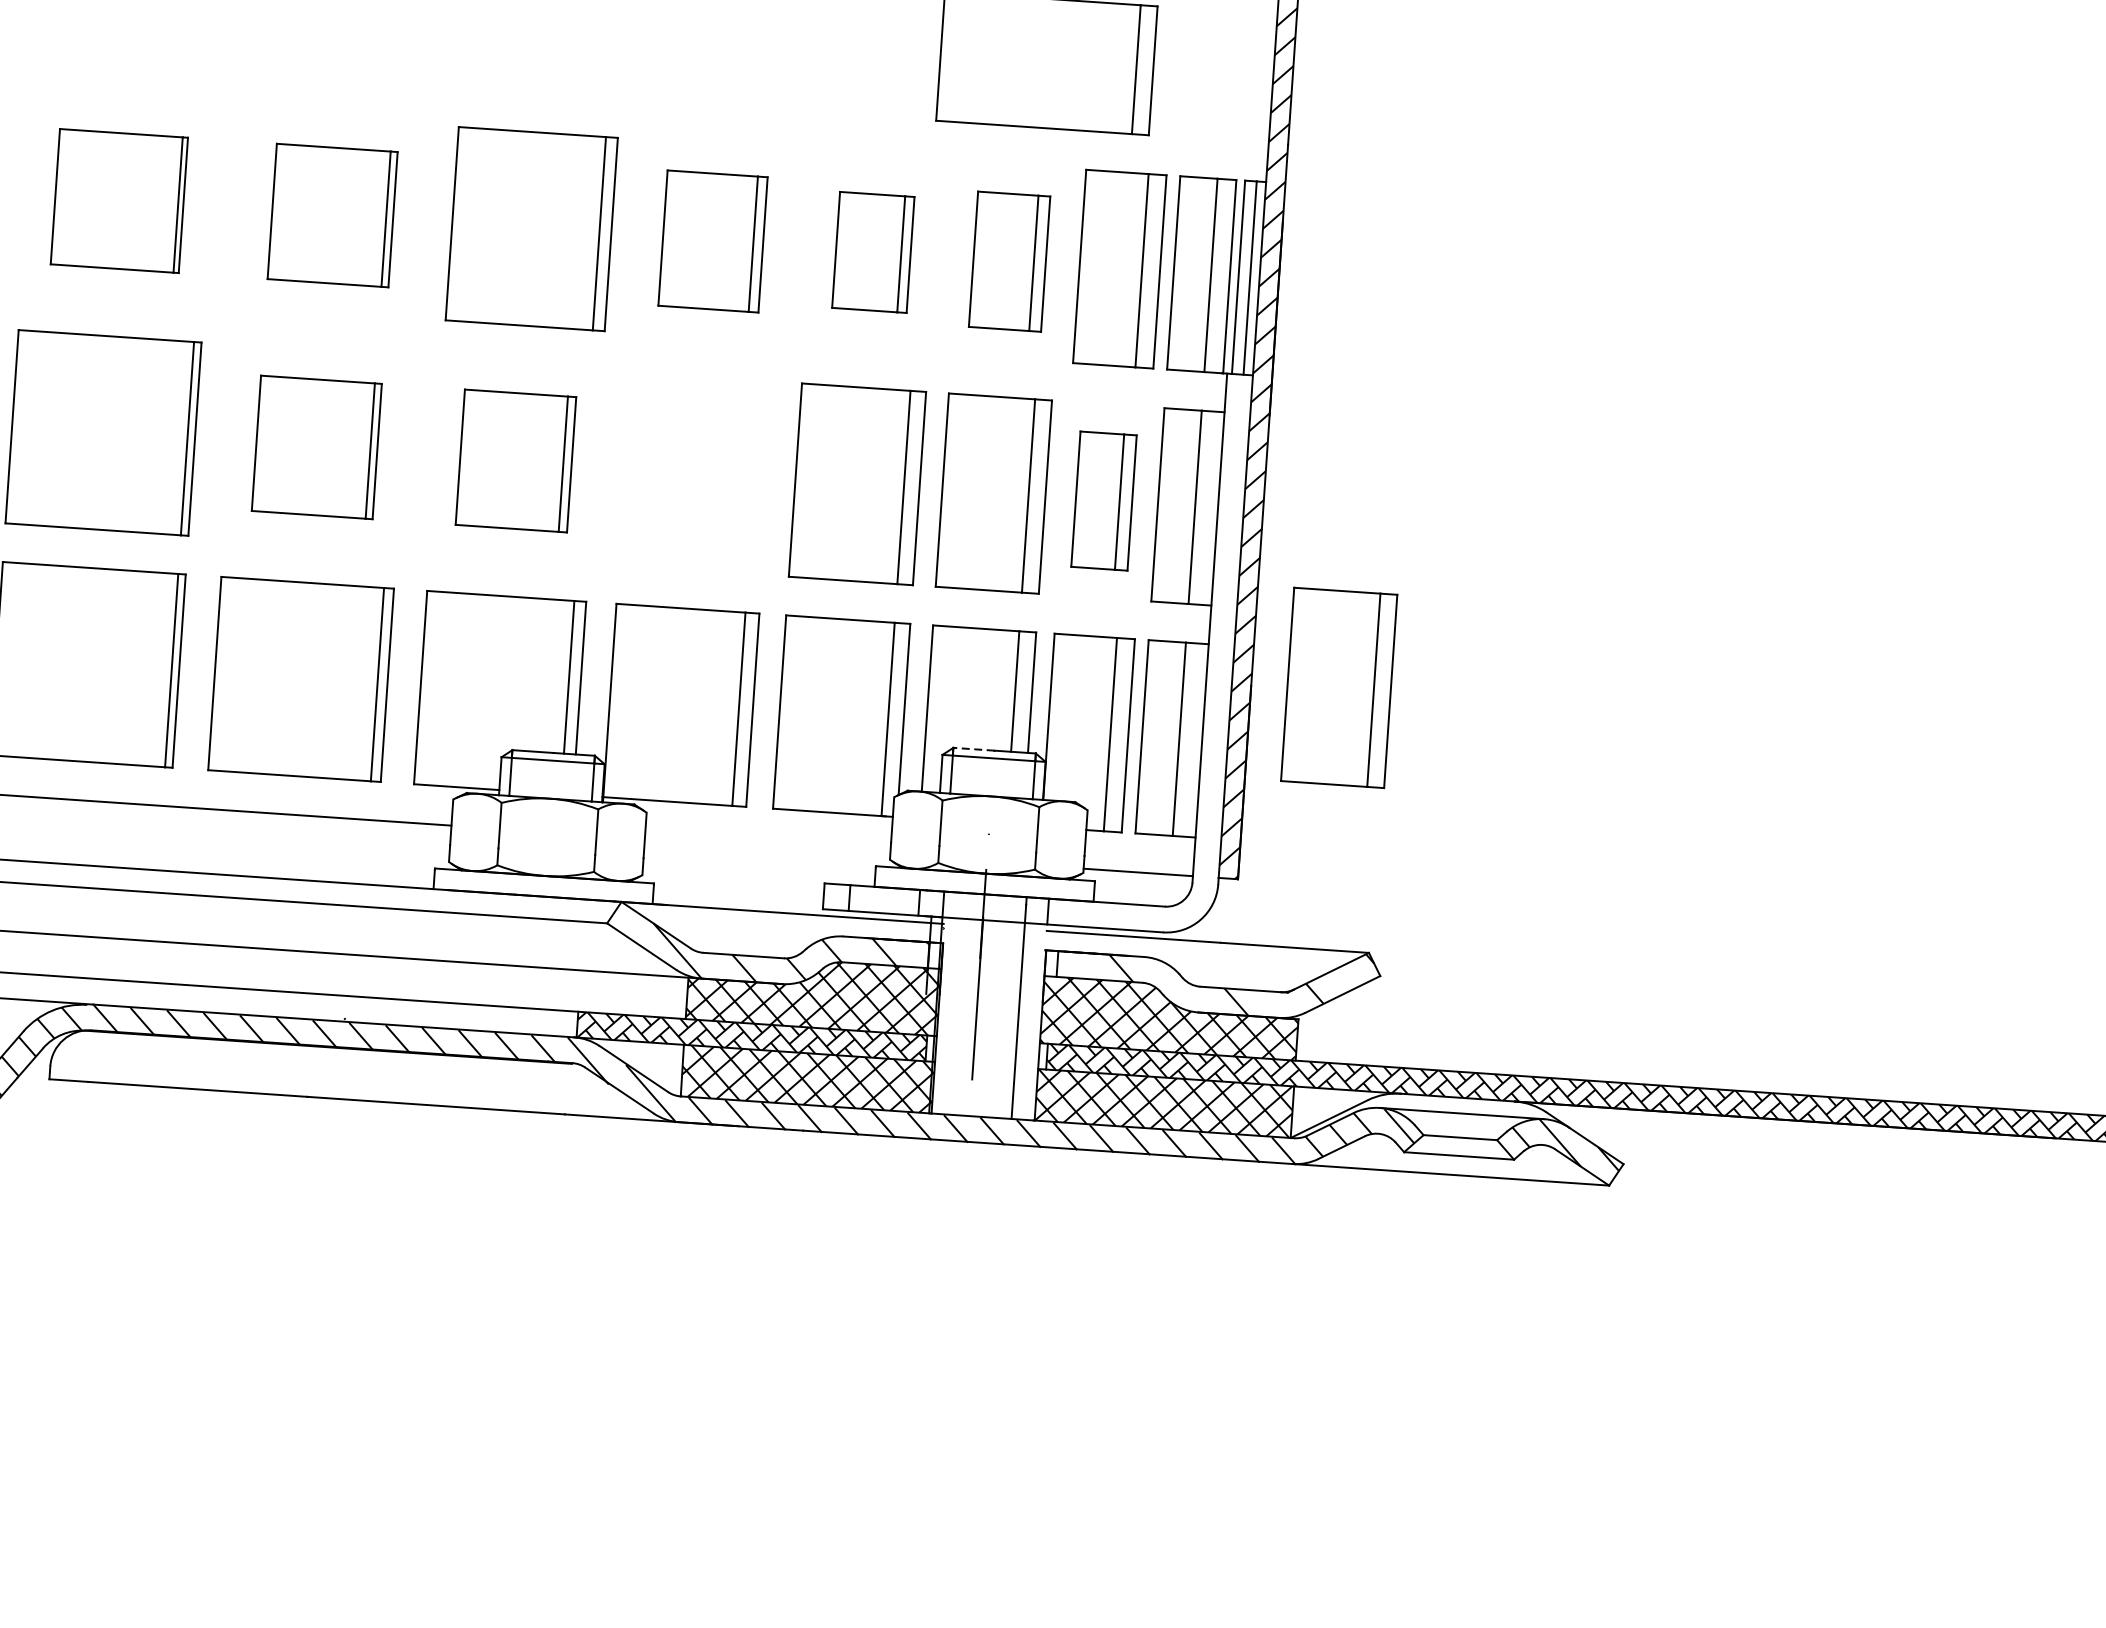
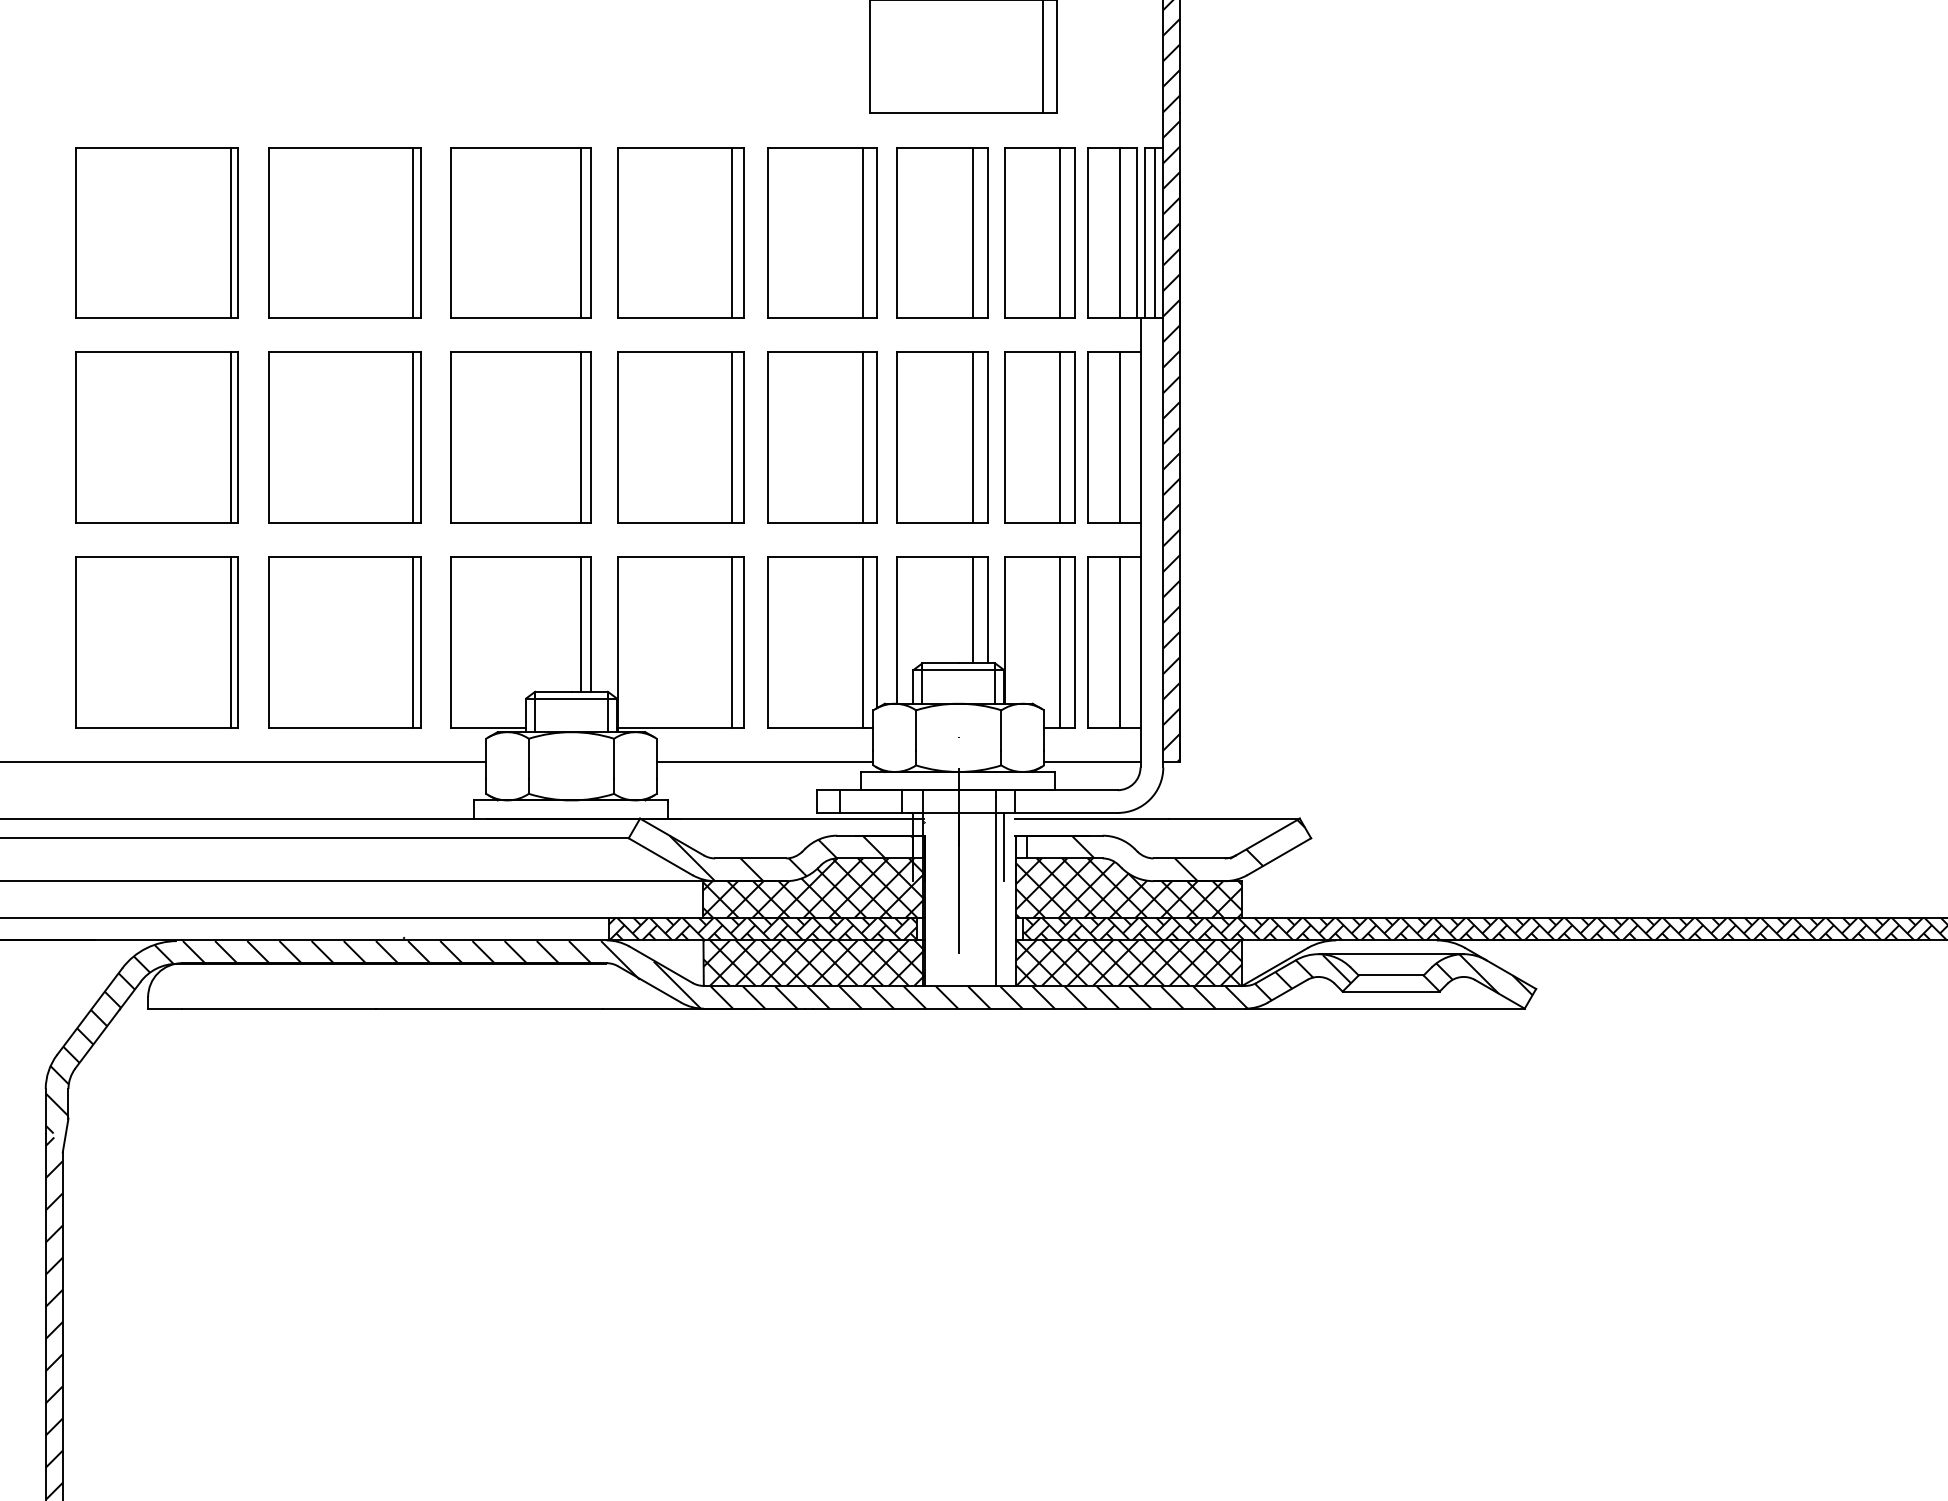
part: (118, 200) -> (156, 232), size x1.43
part: (331, 215) -> (344, 232), size x1.43
part: (712, 241) -> (680, 232), size x1.43
part: (873, 251) -> (822, 232), size x1.67
part: (1009, 261) -> (942, 232), size x1.43
part: (316, 447) -> (344, 437), size x1.43
part: (515, 460) -> (520, 437), size x1.43
part: (696, 473) -> (680, 437), added
part: (1103, 500) -> (1039, 437), size x1.43
part: (1338, 687) -> (1257, 587), removed
line: (973, 749) -> (940, 663), dashed -> solid
line: (766, 846) -> (764, 761), added
line: (1032, 961) -> (1004, 846), added

